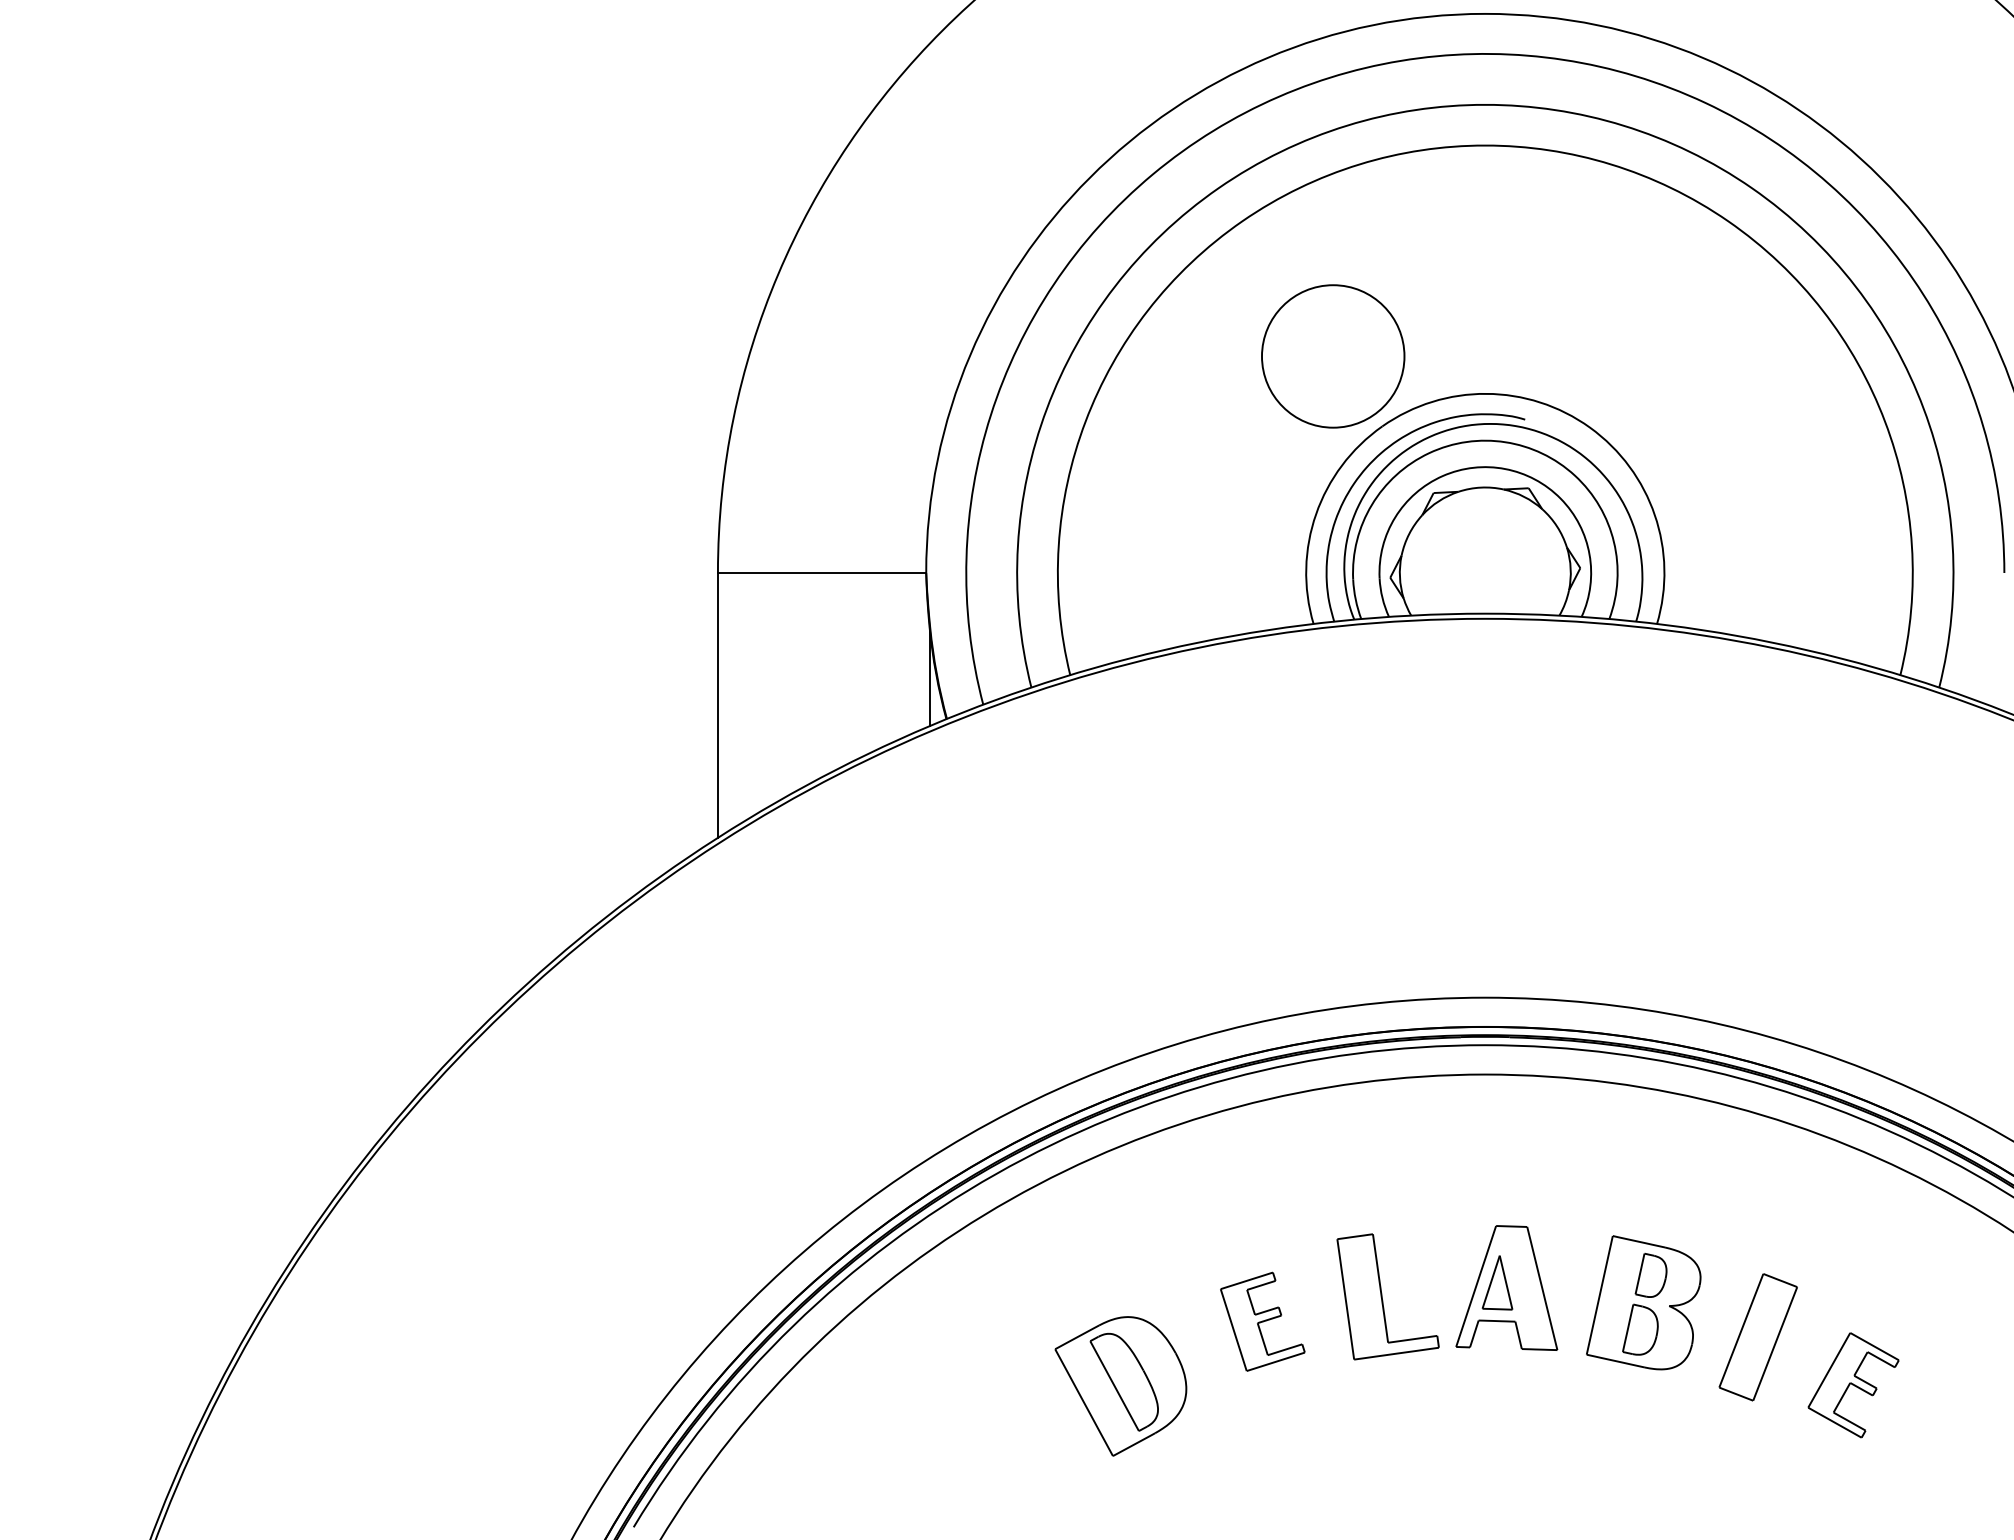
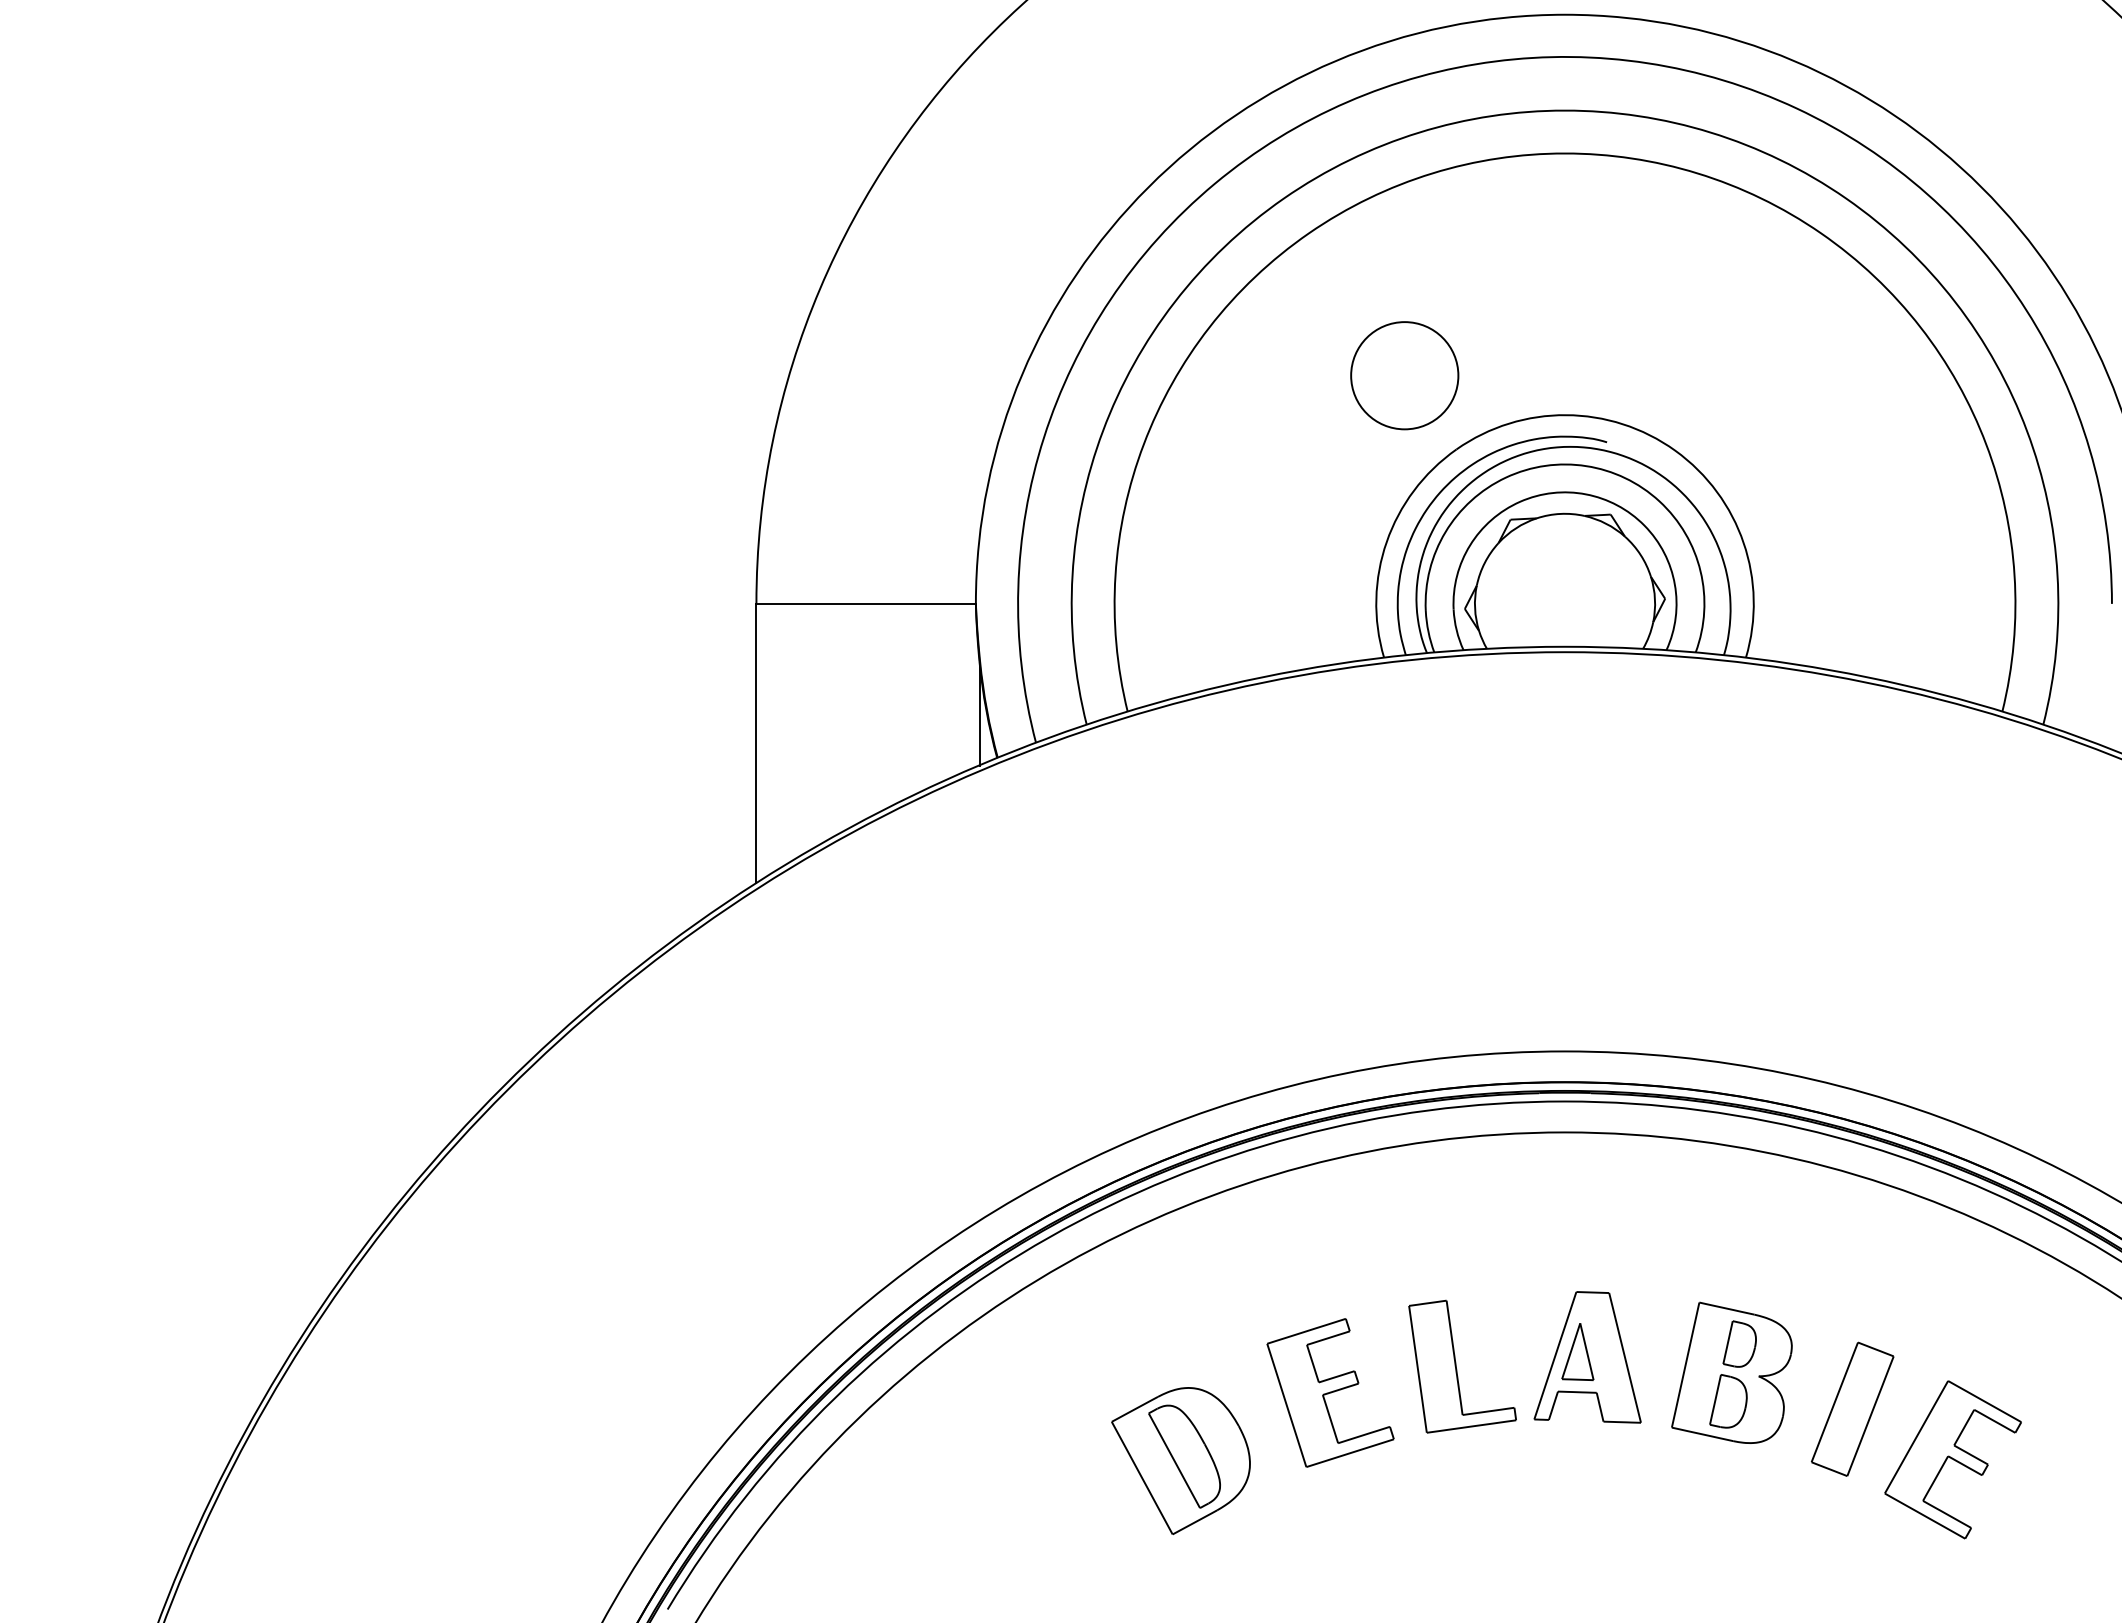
circle: (1332, 356) -> (1404, 375), size x0.71
part: (1262, 1321) -> (1330, 1392), size x1.43
part: (1853, 1384) -> (1952, 1459), size x1.43

